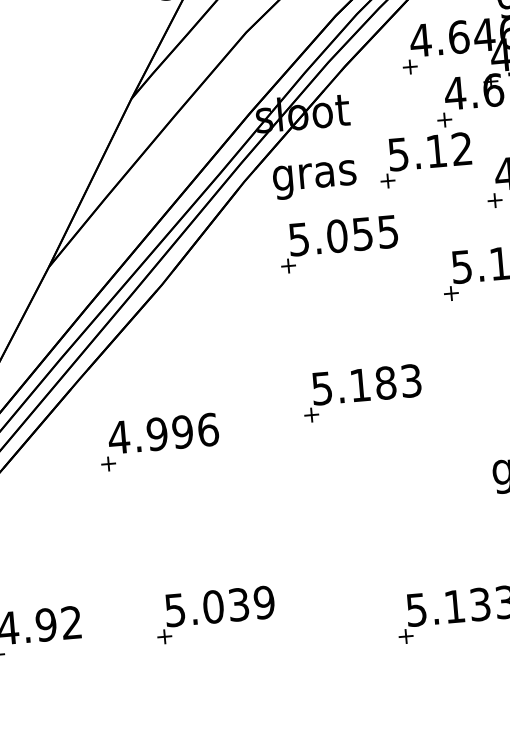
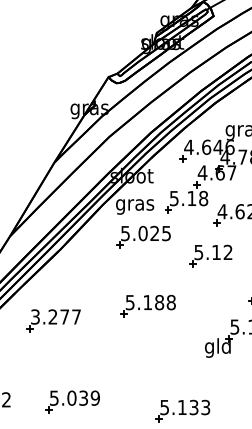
text: (461, 148) -> (203, 198), 5.12 -> 5.18
text: (361, 233) -> (154, 233), 5.055 -> 5.025
text: (409, 380) -> (170, 302), 5.183 -> 5.188
text: (162, 432) -> (55, 316), 4.996 -> 3.277

